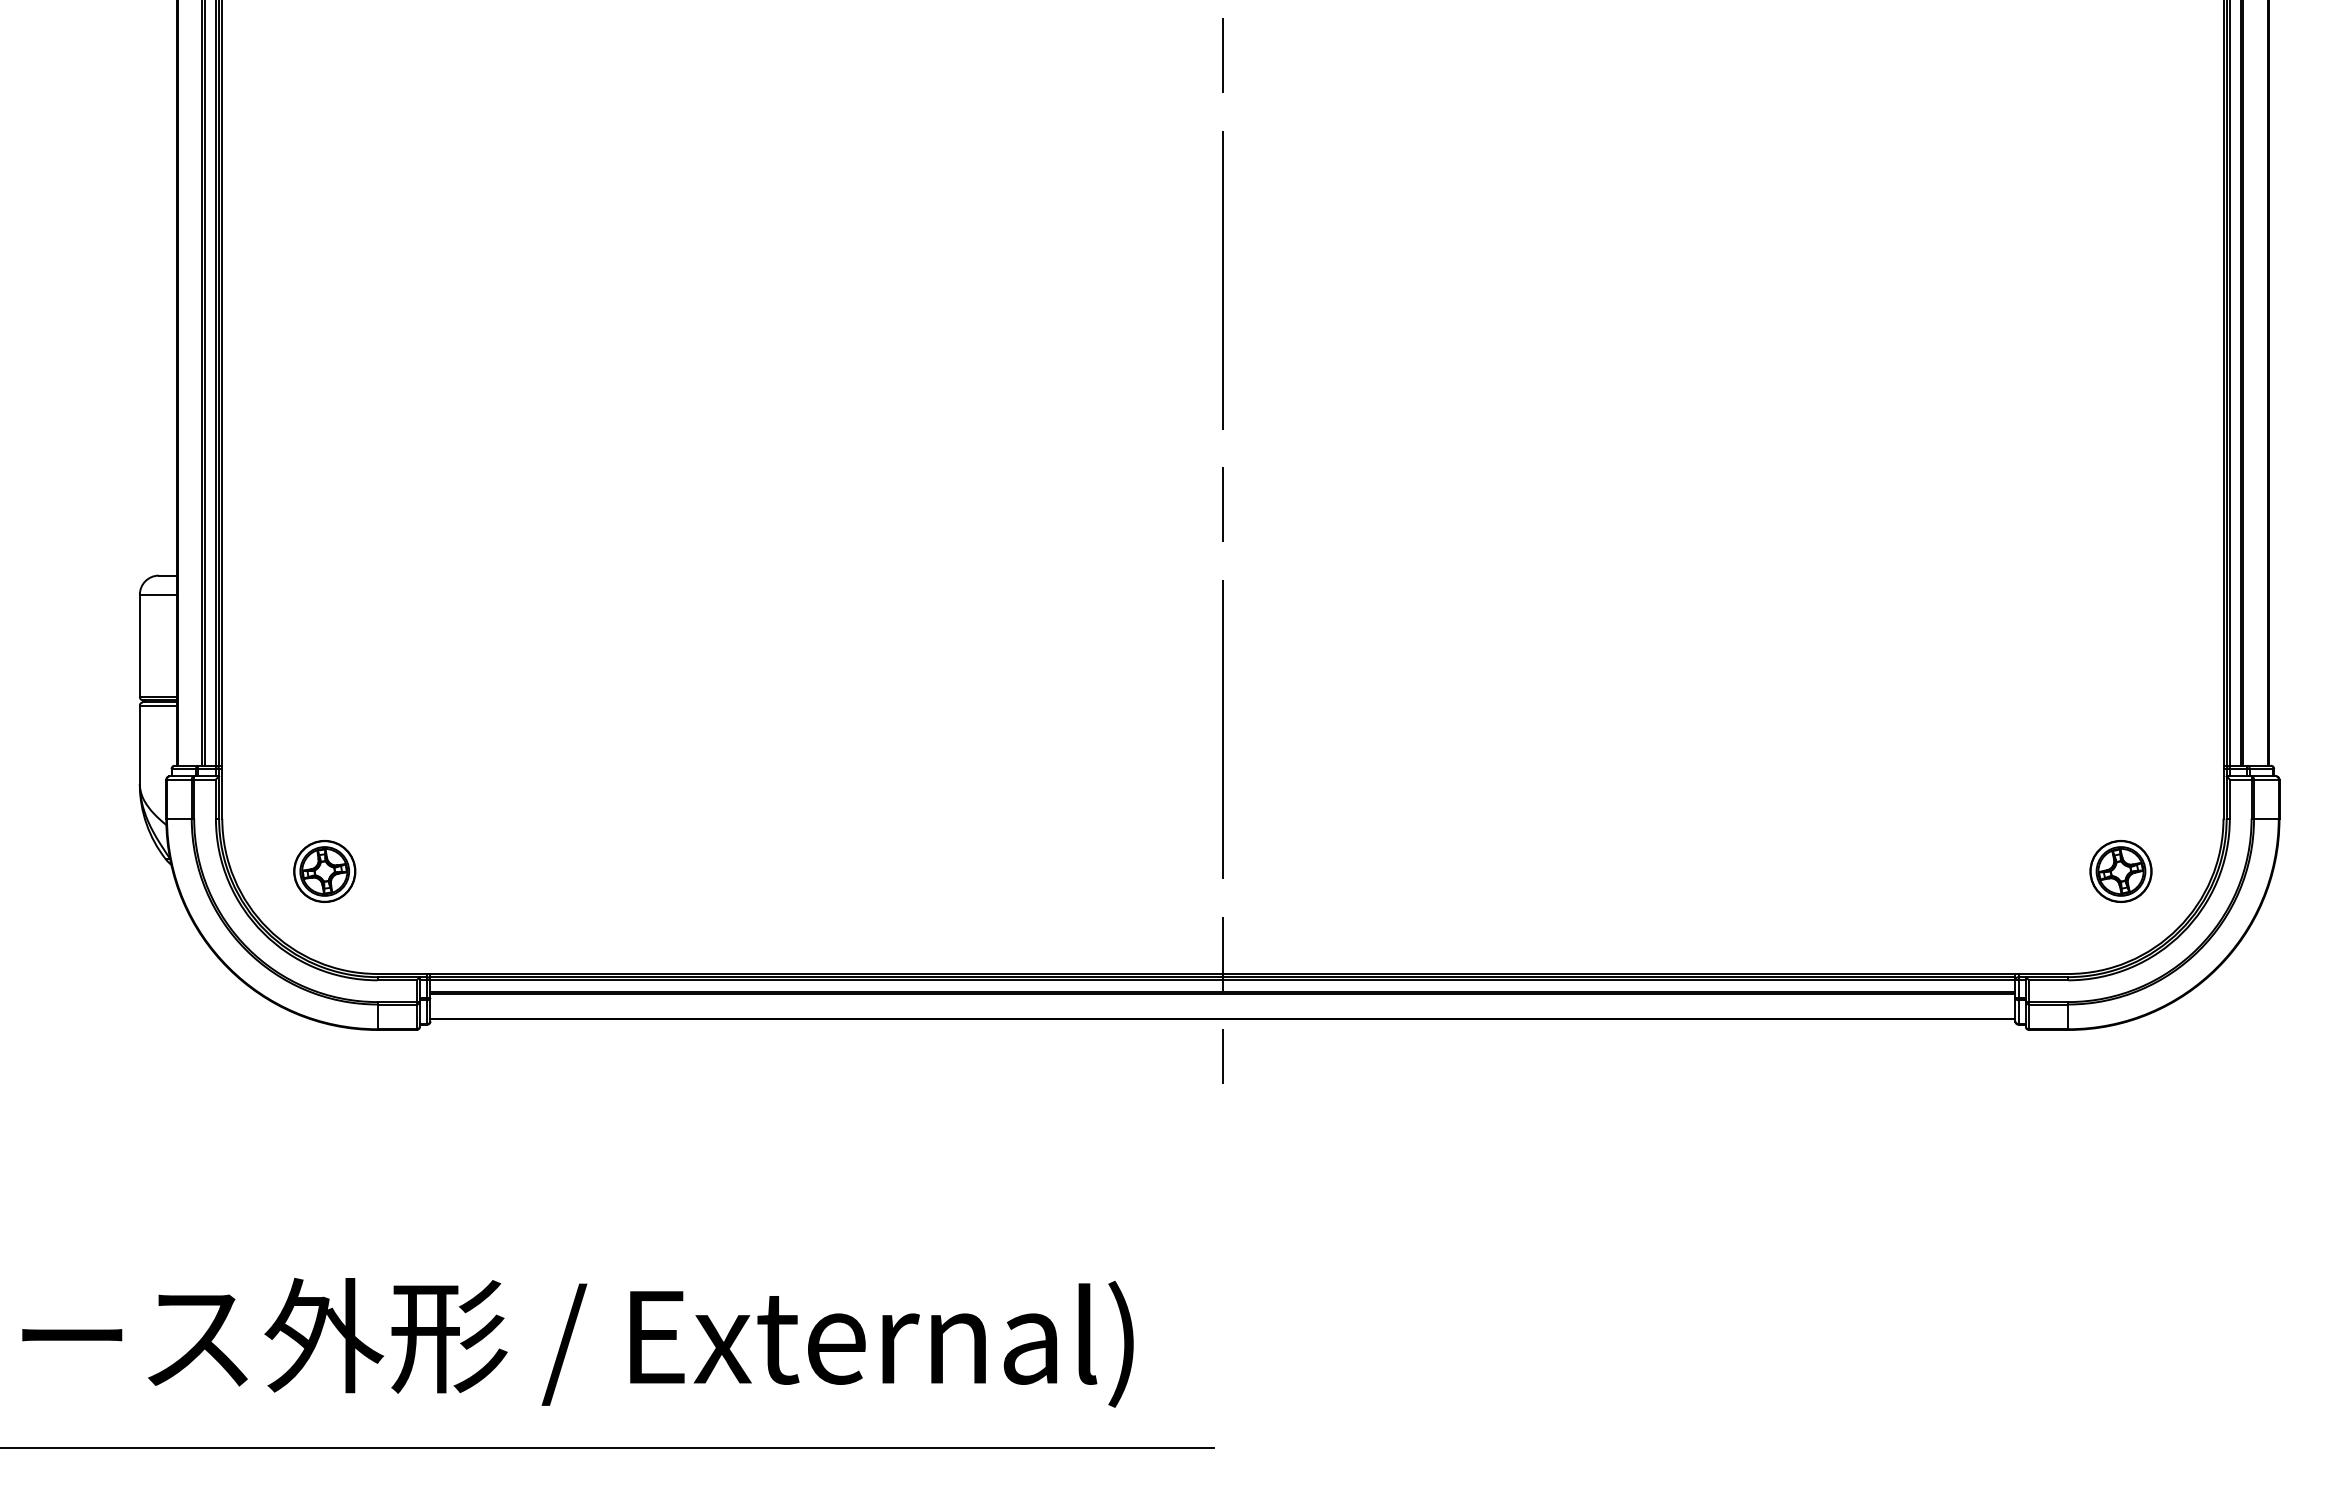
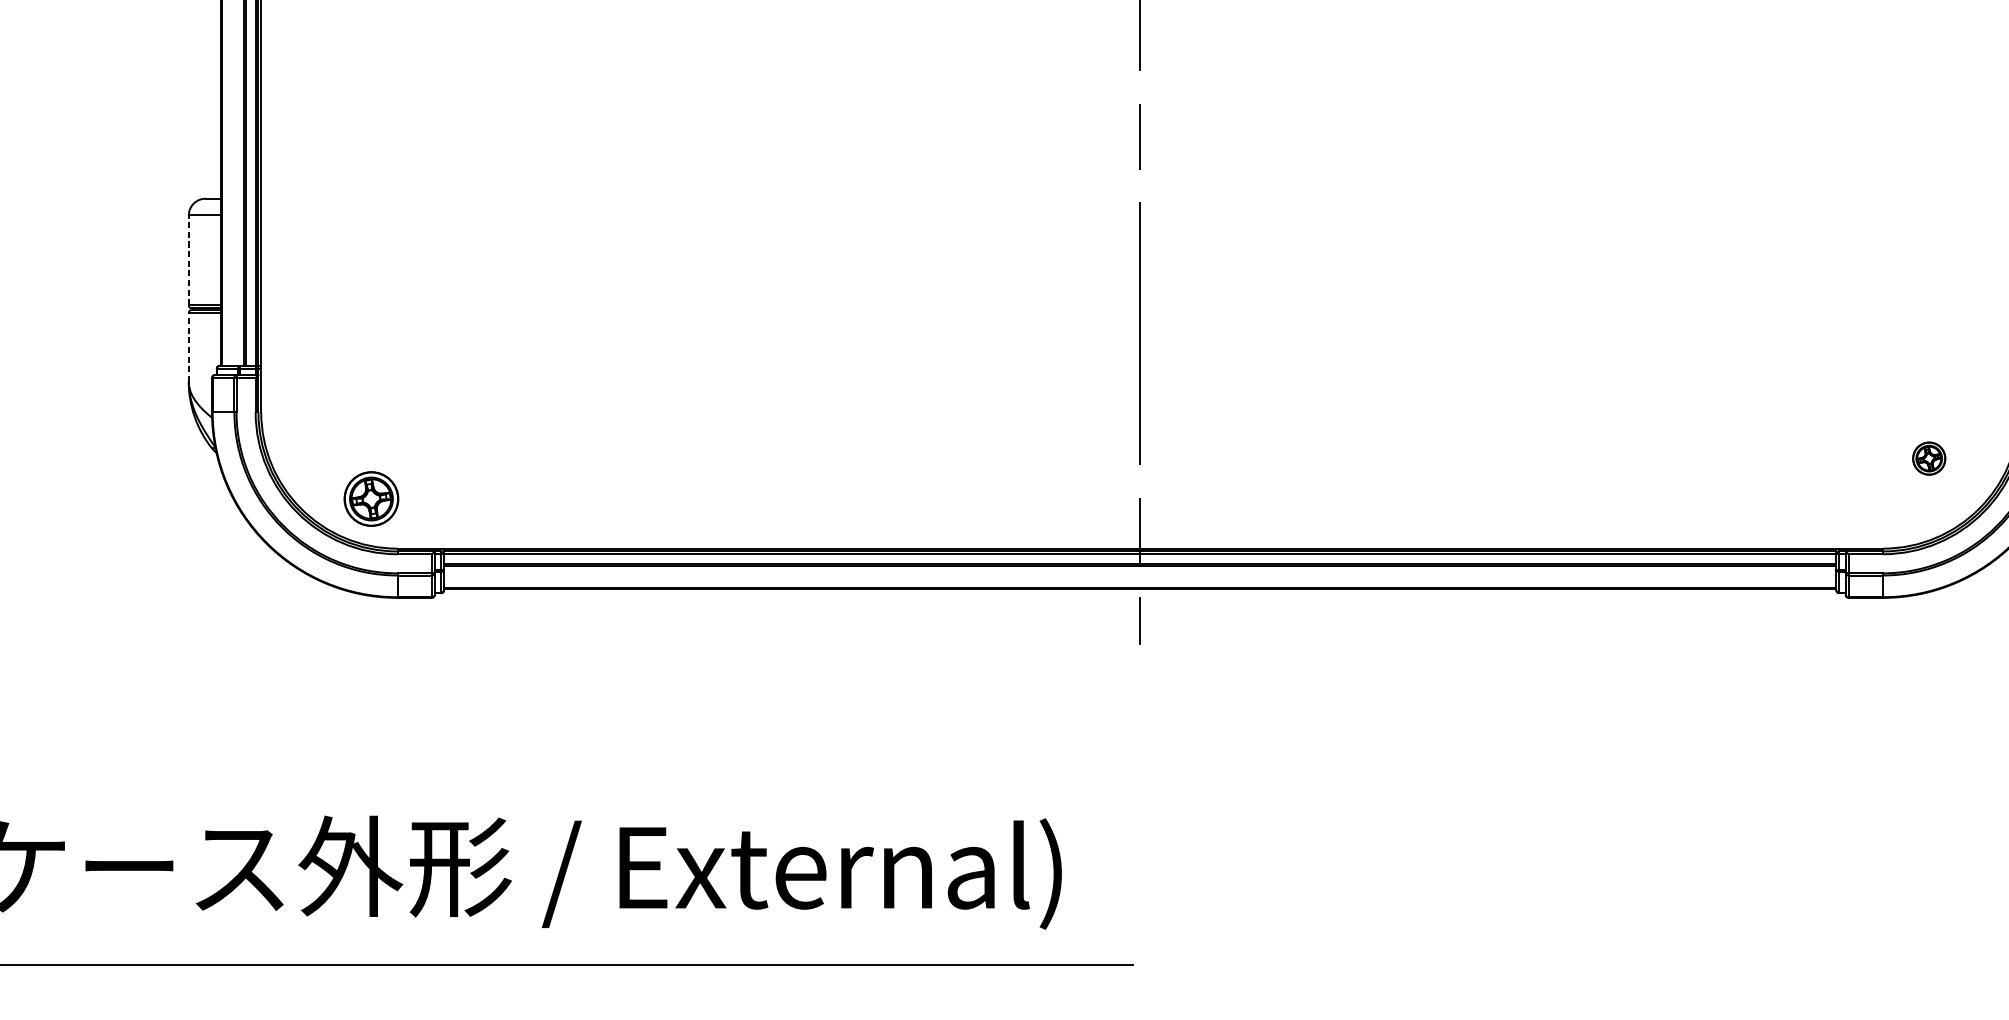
line: (139, 645) -> (188, 260), solid -> dashed
line: (139, 744) -> (188, 347), solid -> dashed
part: (324, 871) -> (371, 499), moved
part: (2120, 871) -> (1928, 458), size x0.6

